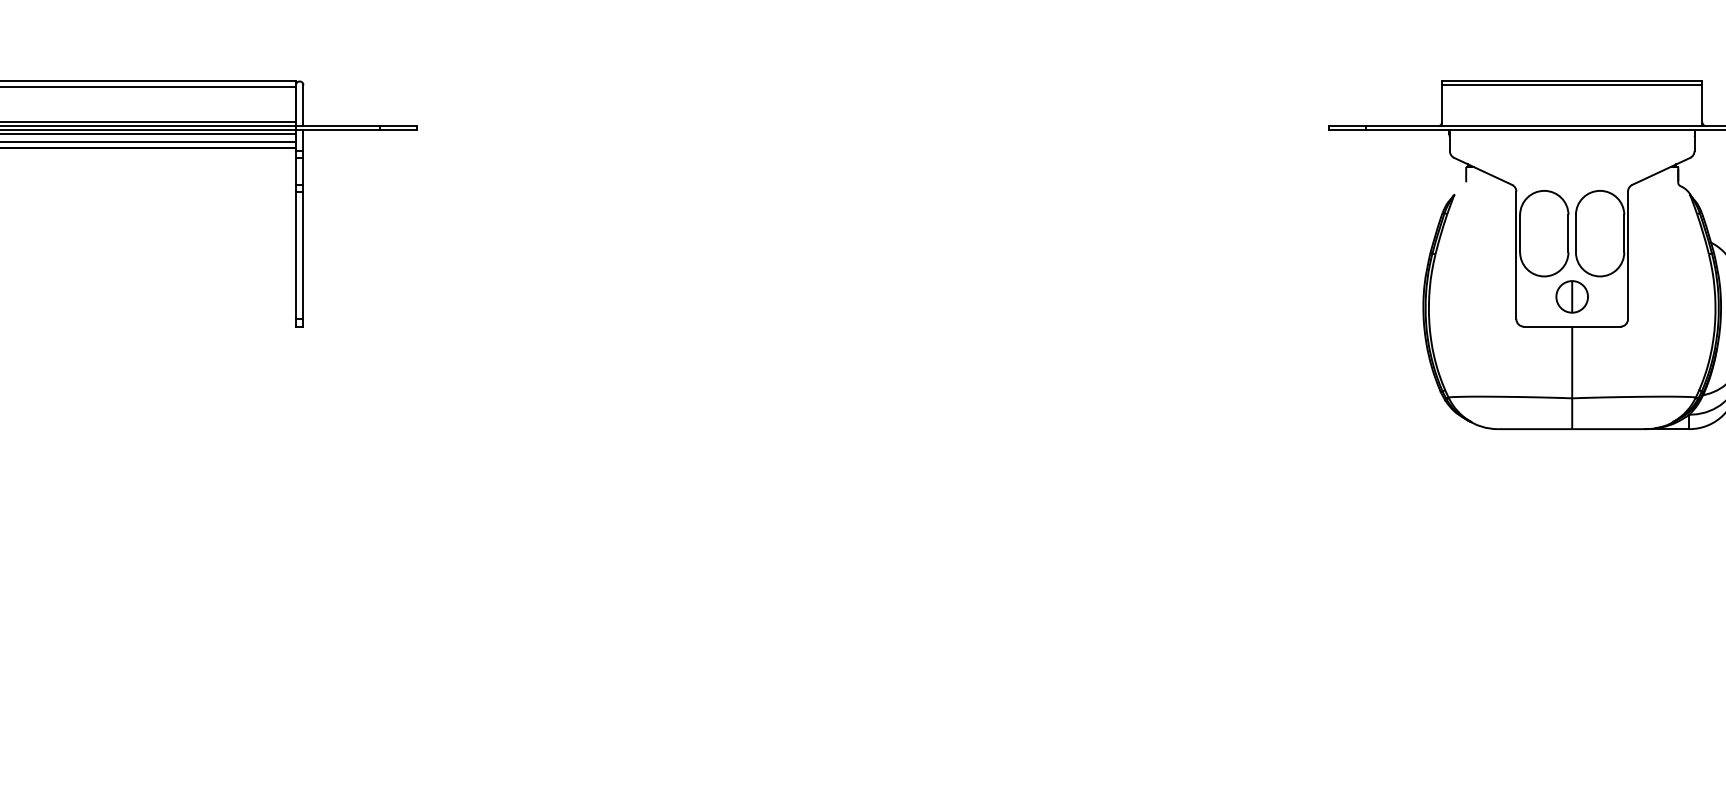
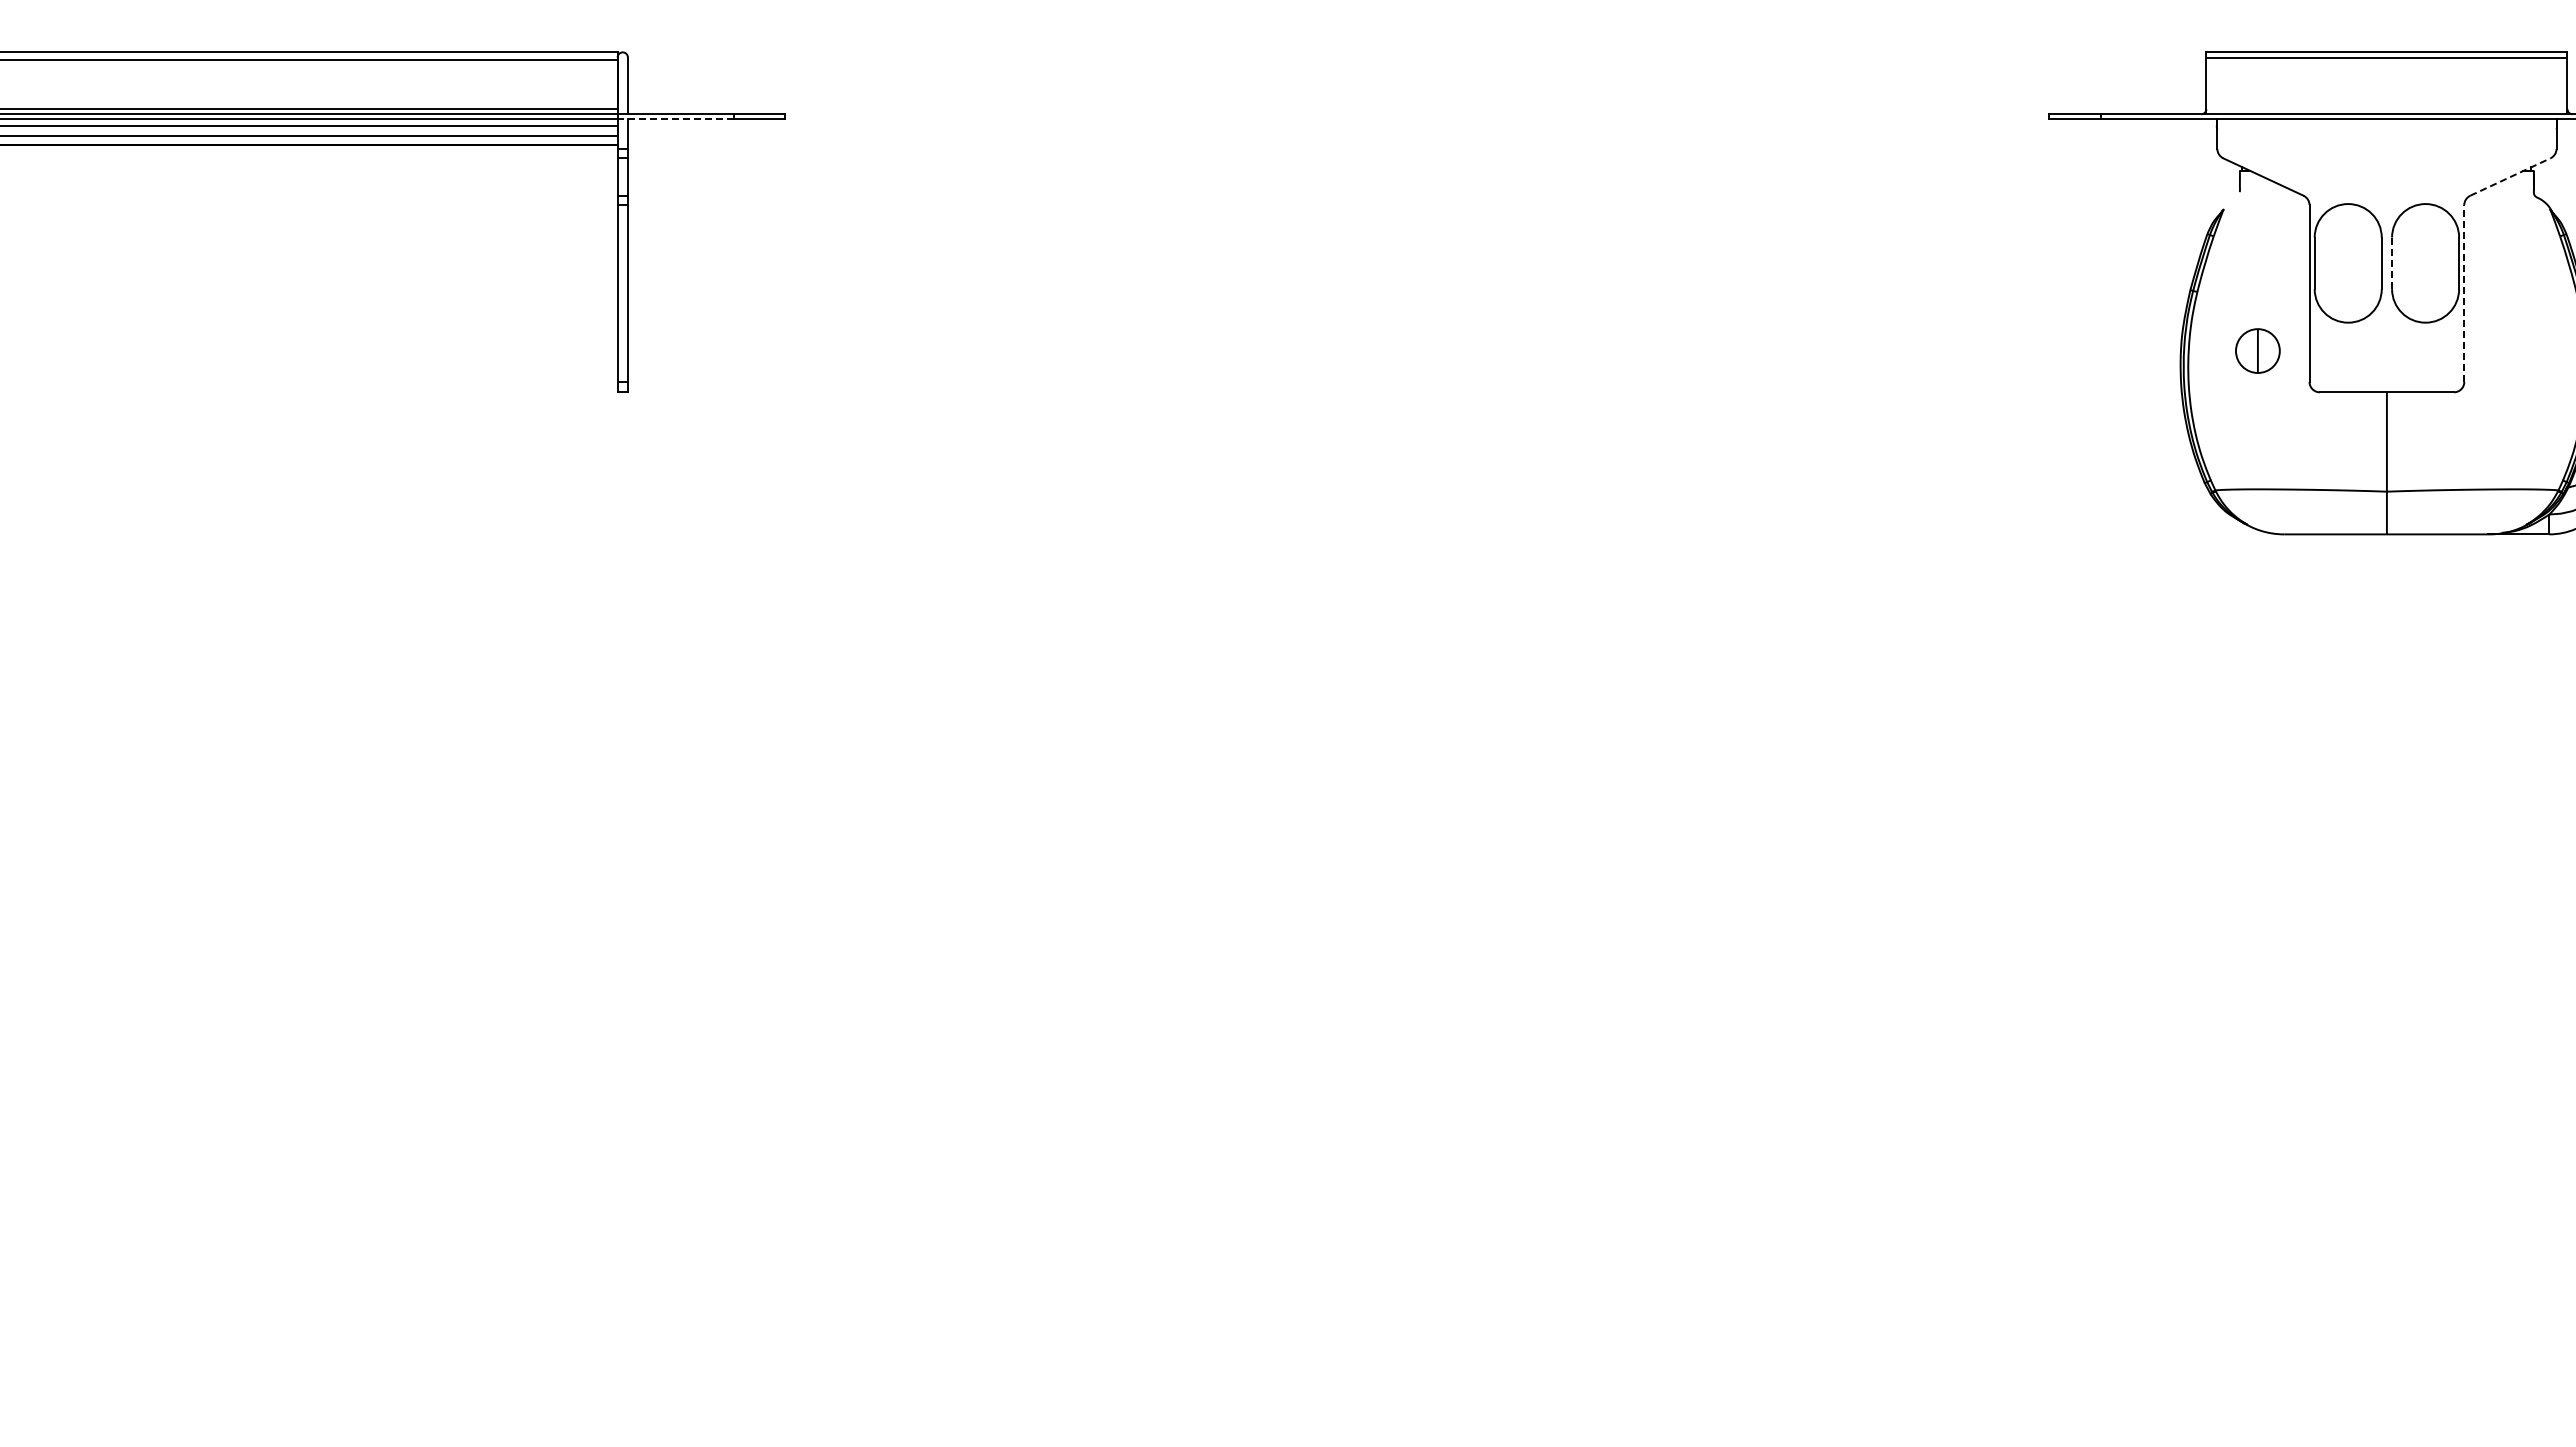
line: (337, 129) -> (675, 119), solid -> dashed
line: (1661, 171) -> (2510, 176), solid -> dashed
line: (1576, 233) -> (2392, 263), solid -> dashed
line: (1628, 255) -> (2464, 293), solid -> dashed
part: (1571, 296) -> (2257, 350), moved

